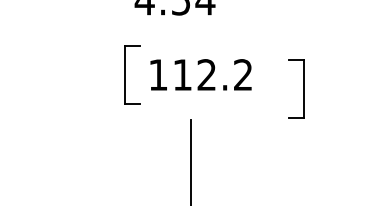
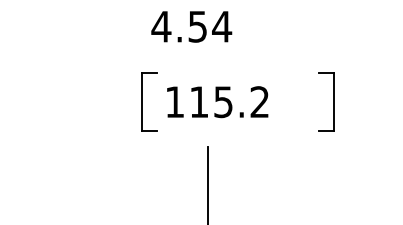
text: (206, 75) -> (223, 102), 112.2 -> 115.2
part: (303, 88) -> (333, 101), moved

